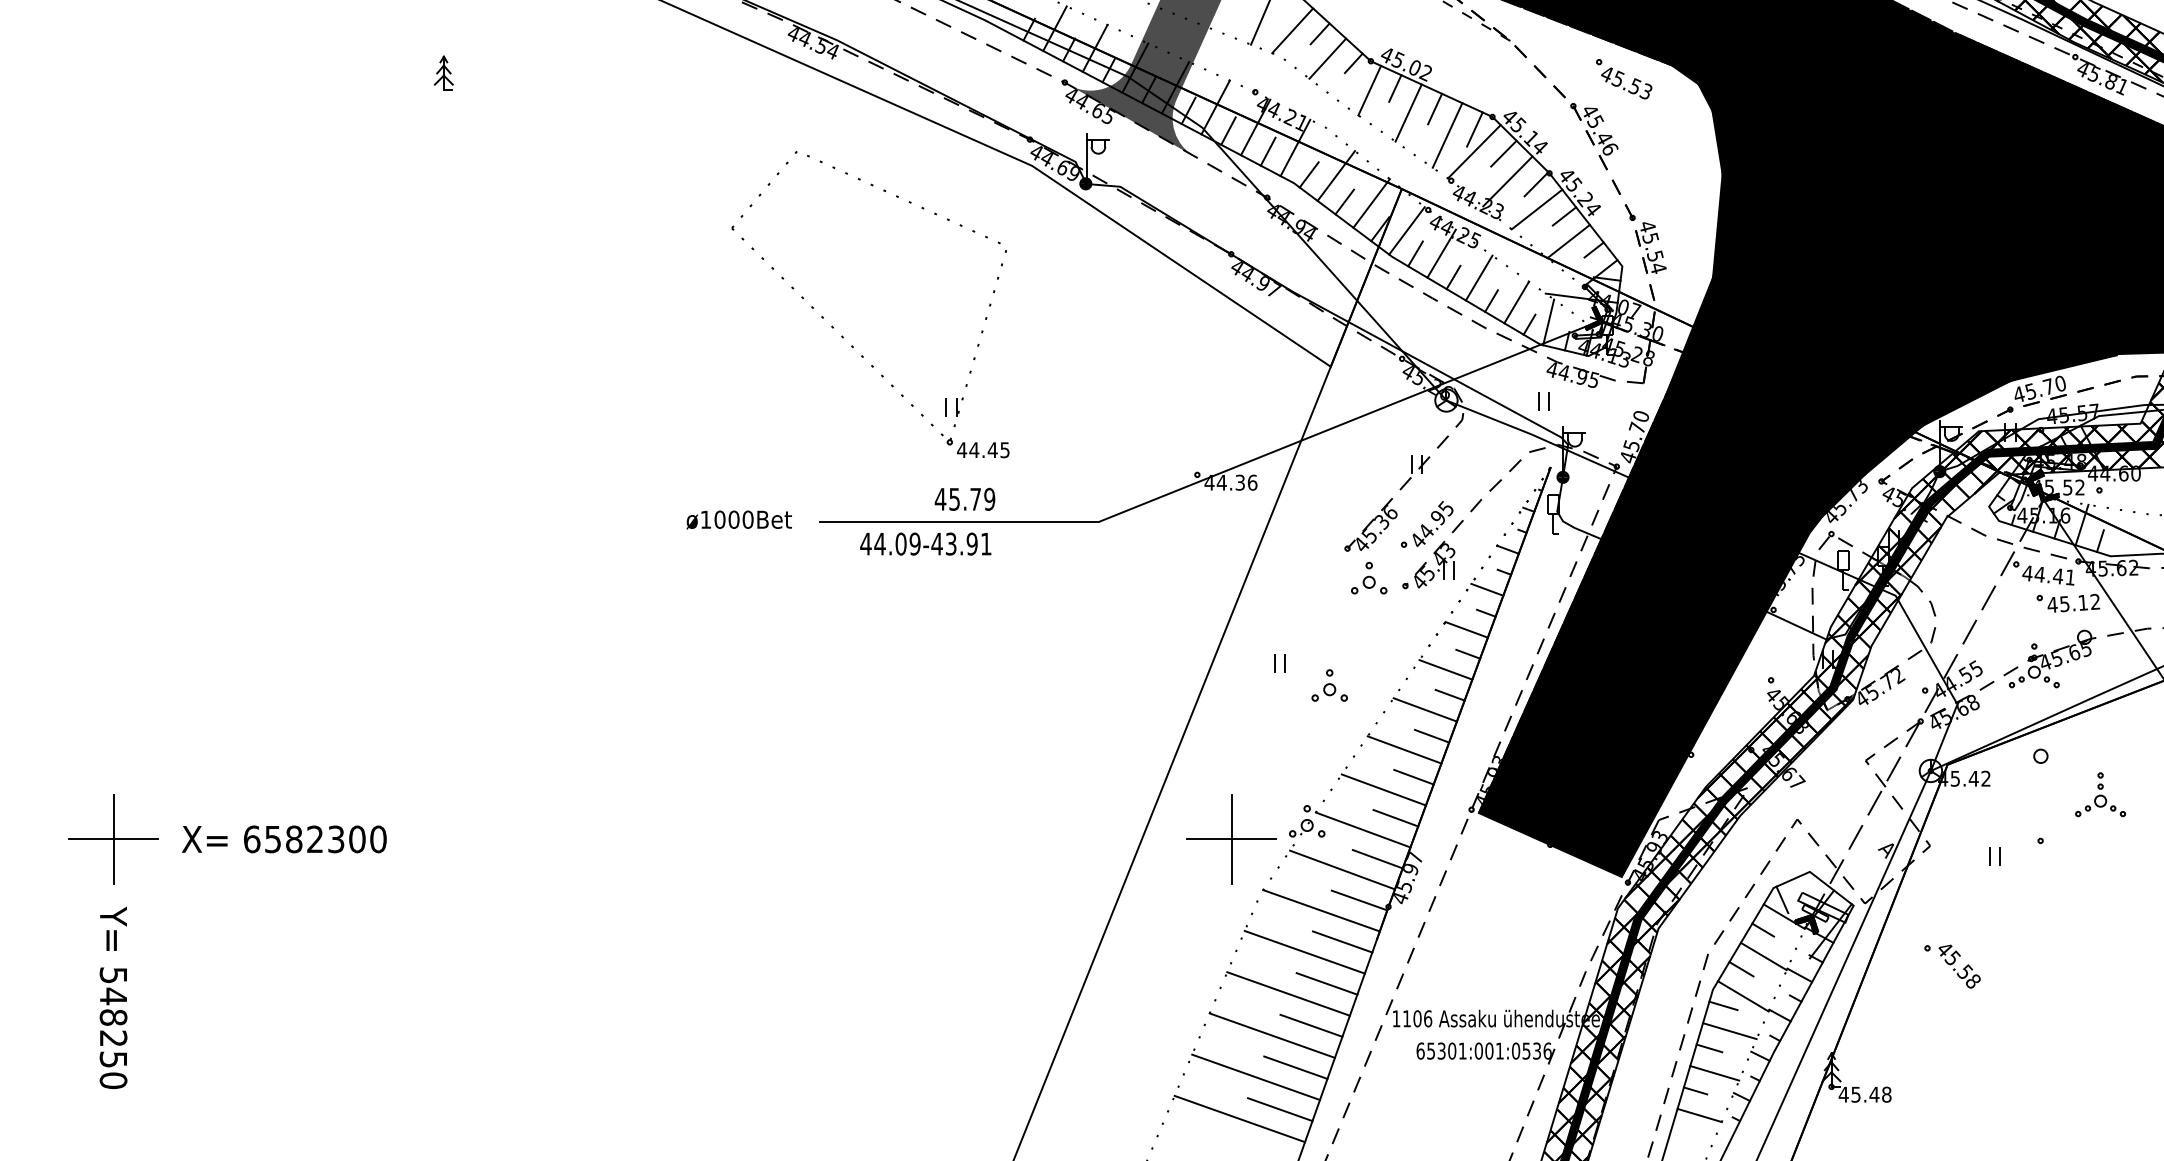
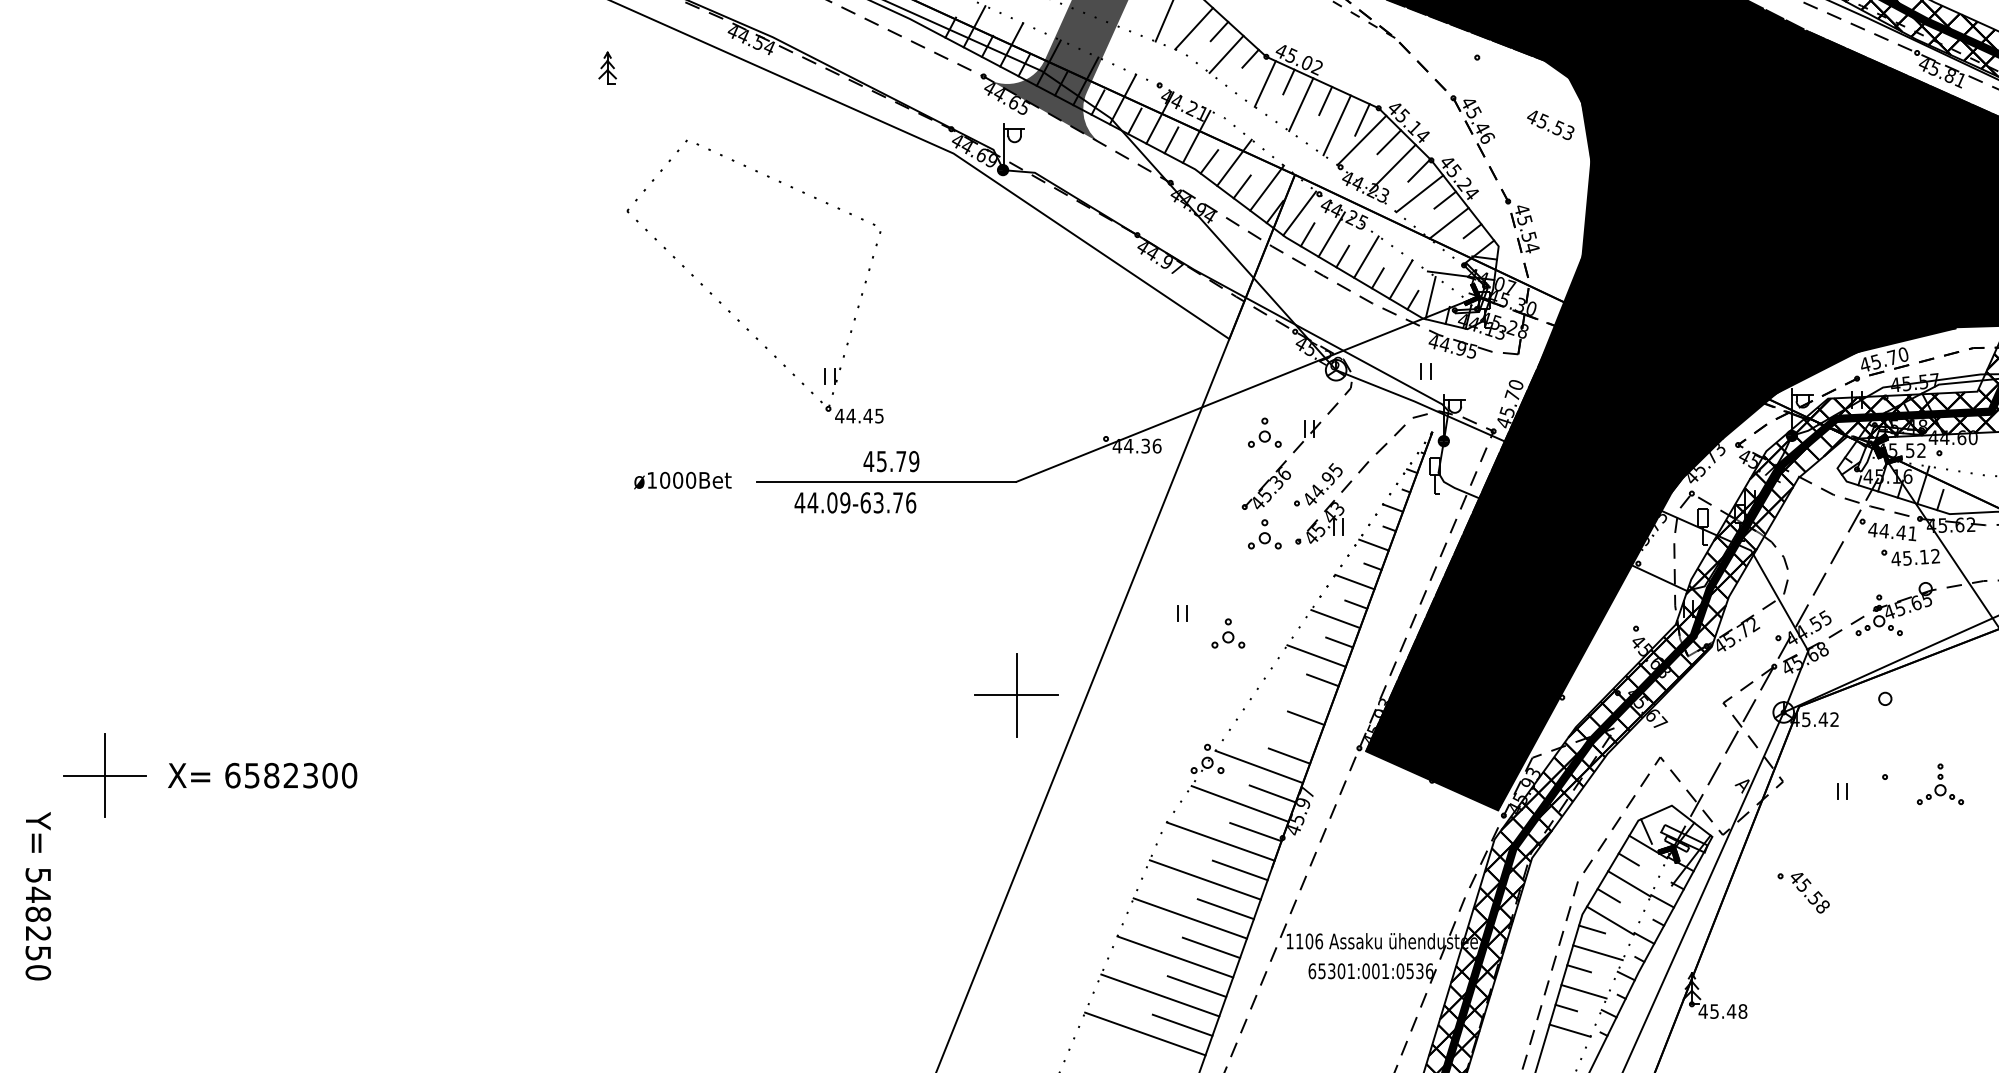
part: (443, 72) -> (607, 67), moved
text: (1626, 83) -> (1550, 125), moved
part: (842, 335) -> (729, 310), moved
part: (1369, 467) -> (1265, 432), added
text: (961, 543) -> (888, 502), 44.09-43.91 -> 44.09-63.76
line: (1404, 749) -> (1297, 692), removed
line: (1383, 789) -> (1278, 729), removed
part: (2100, 794) -> (1940, 784), moved
part: (1231, 839) -> (1016, 695), moved
text: (113, 997) -> (38, 895), moved

